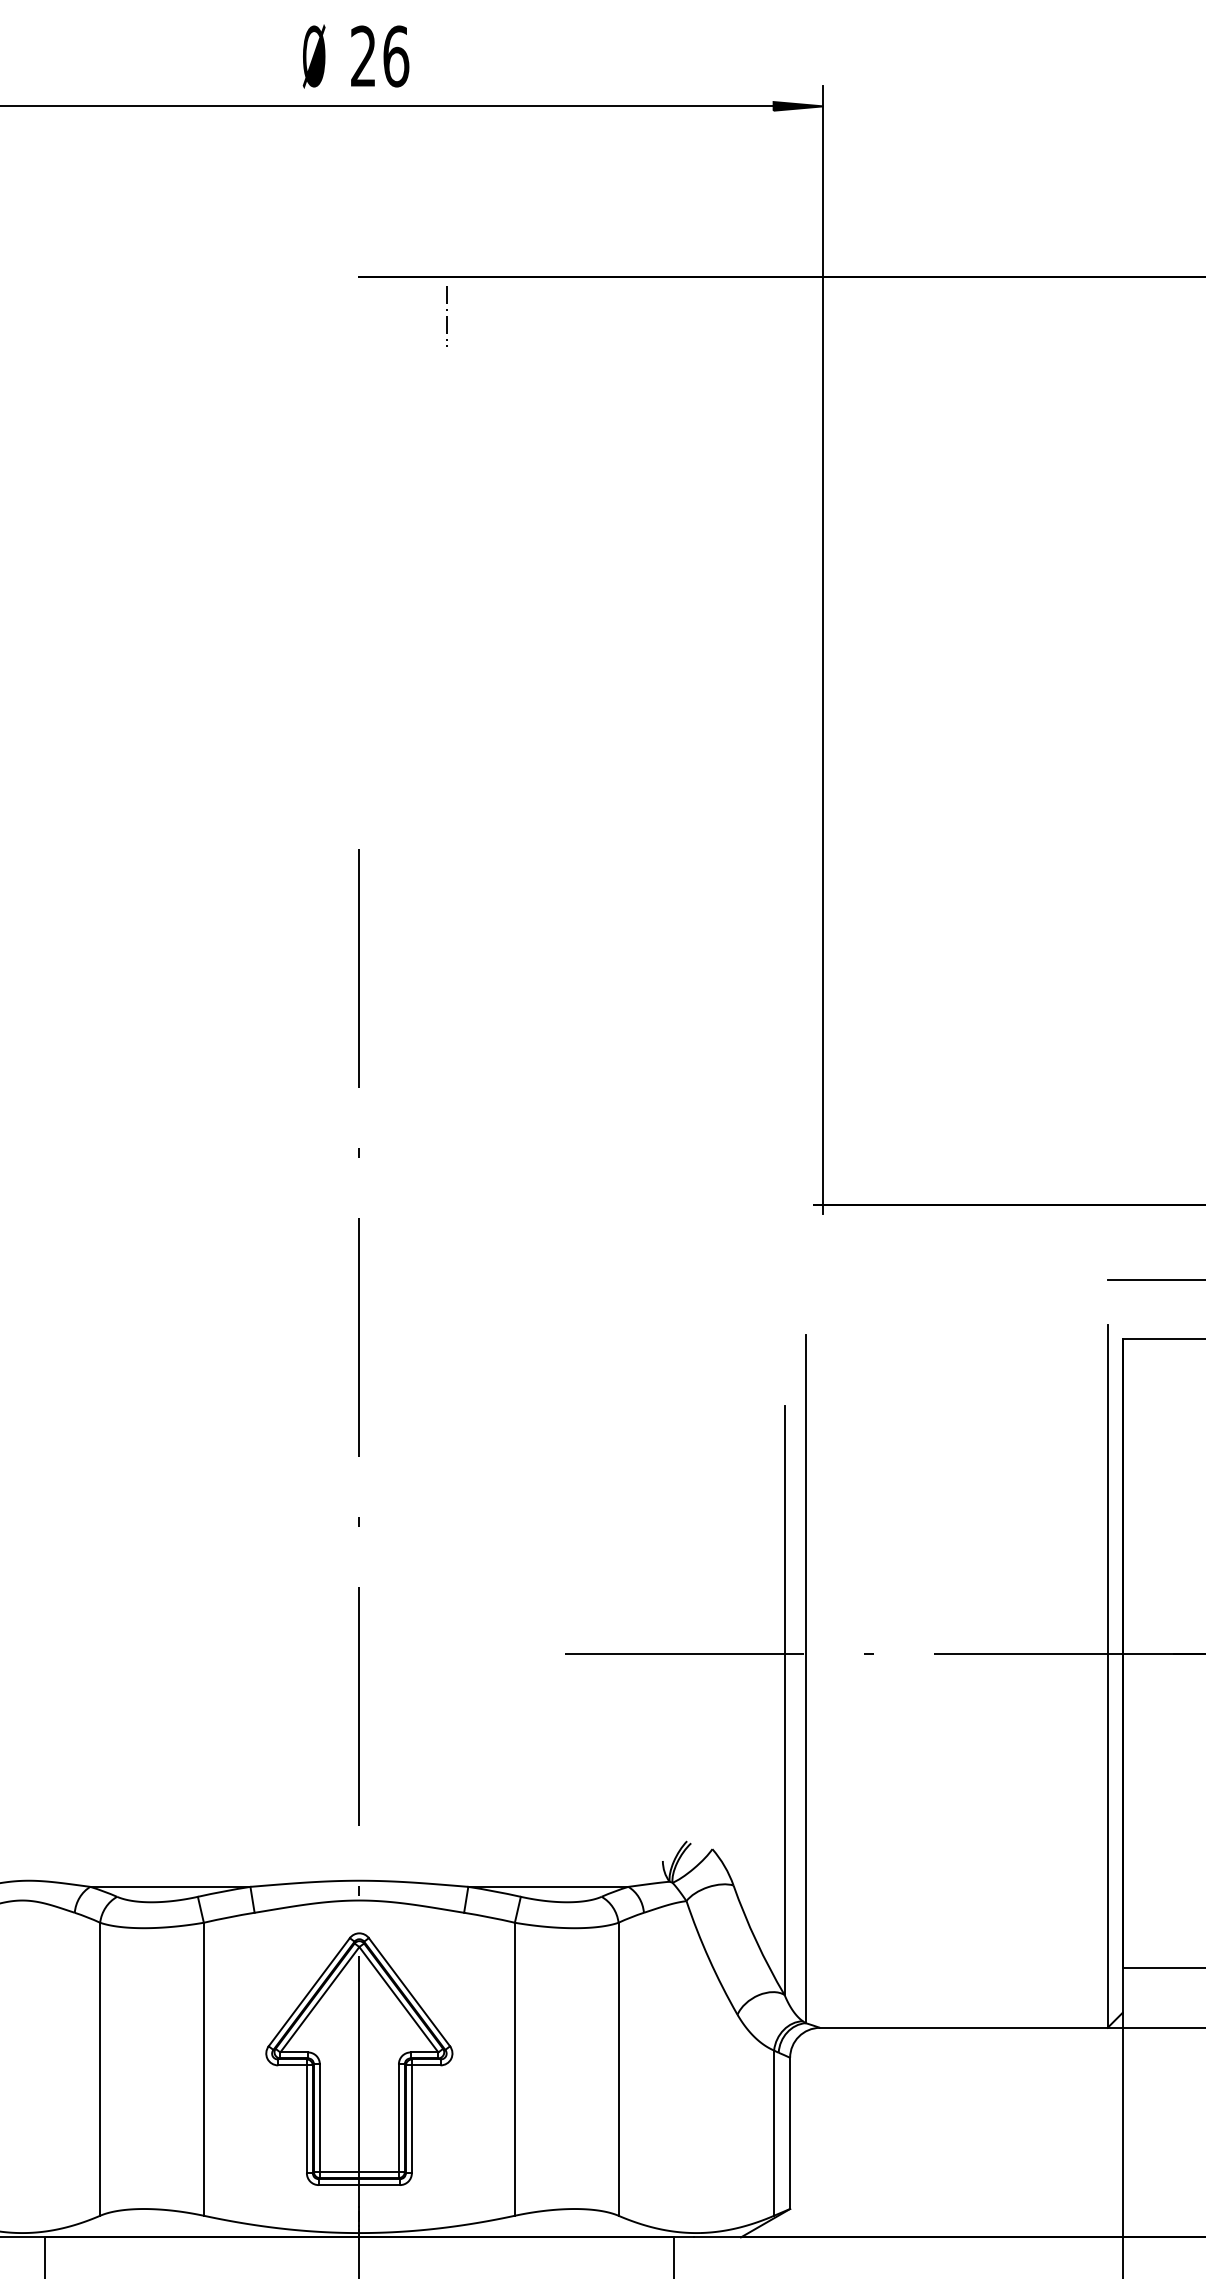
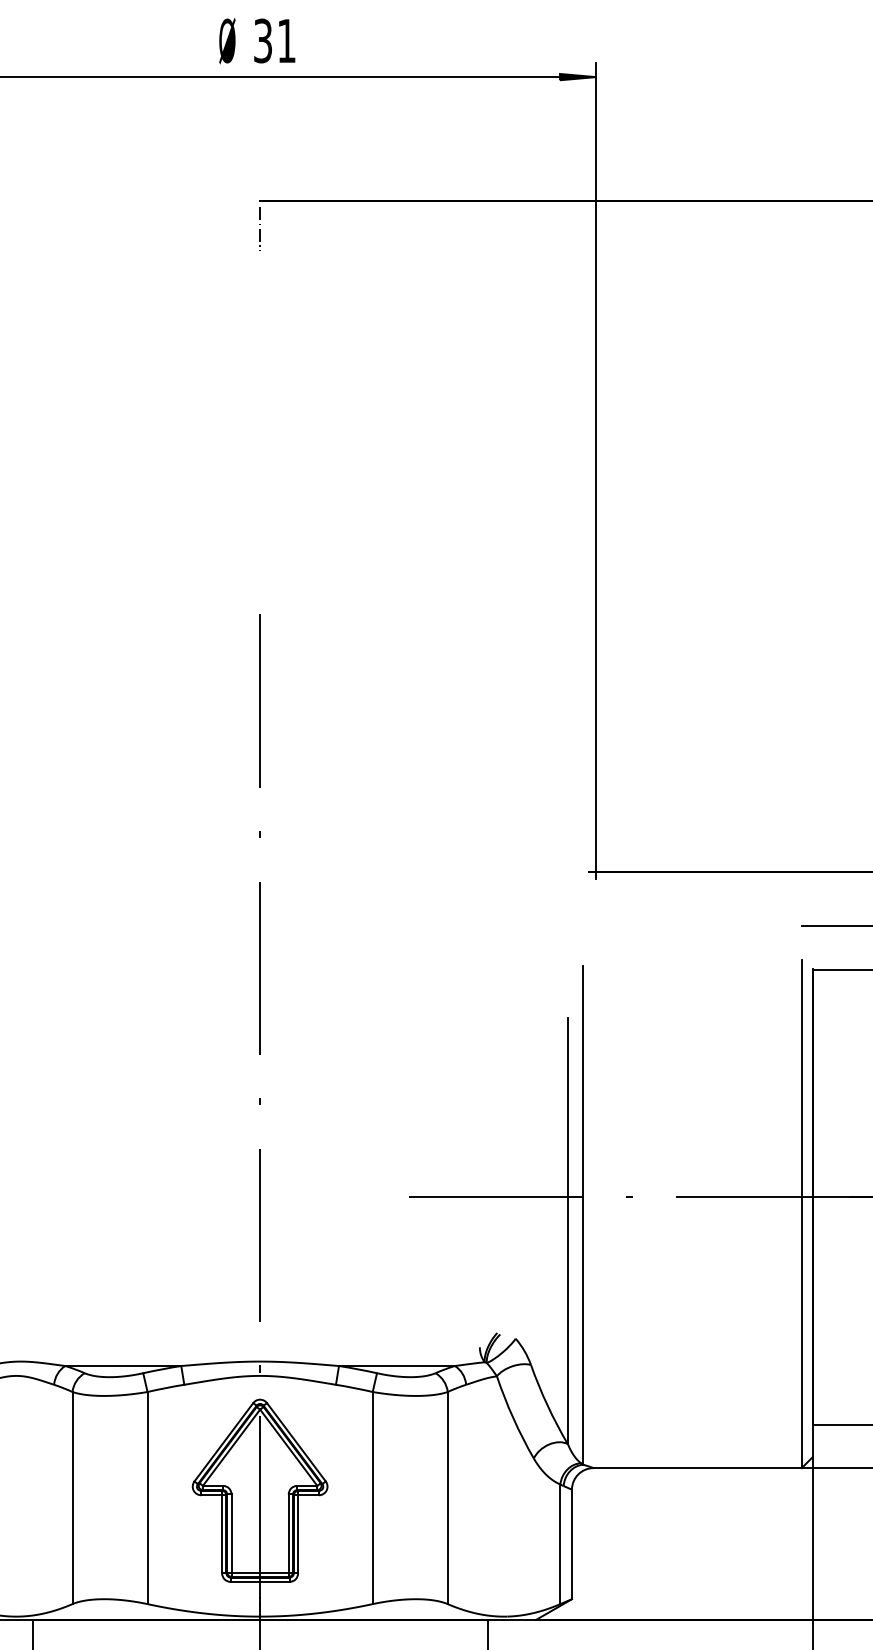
text: (380, 56) -> (275, 41), 26 -> 31
line: (446, 316) -> (259, 229), moved

